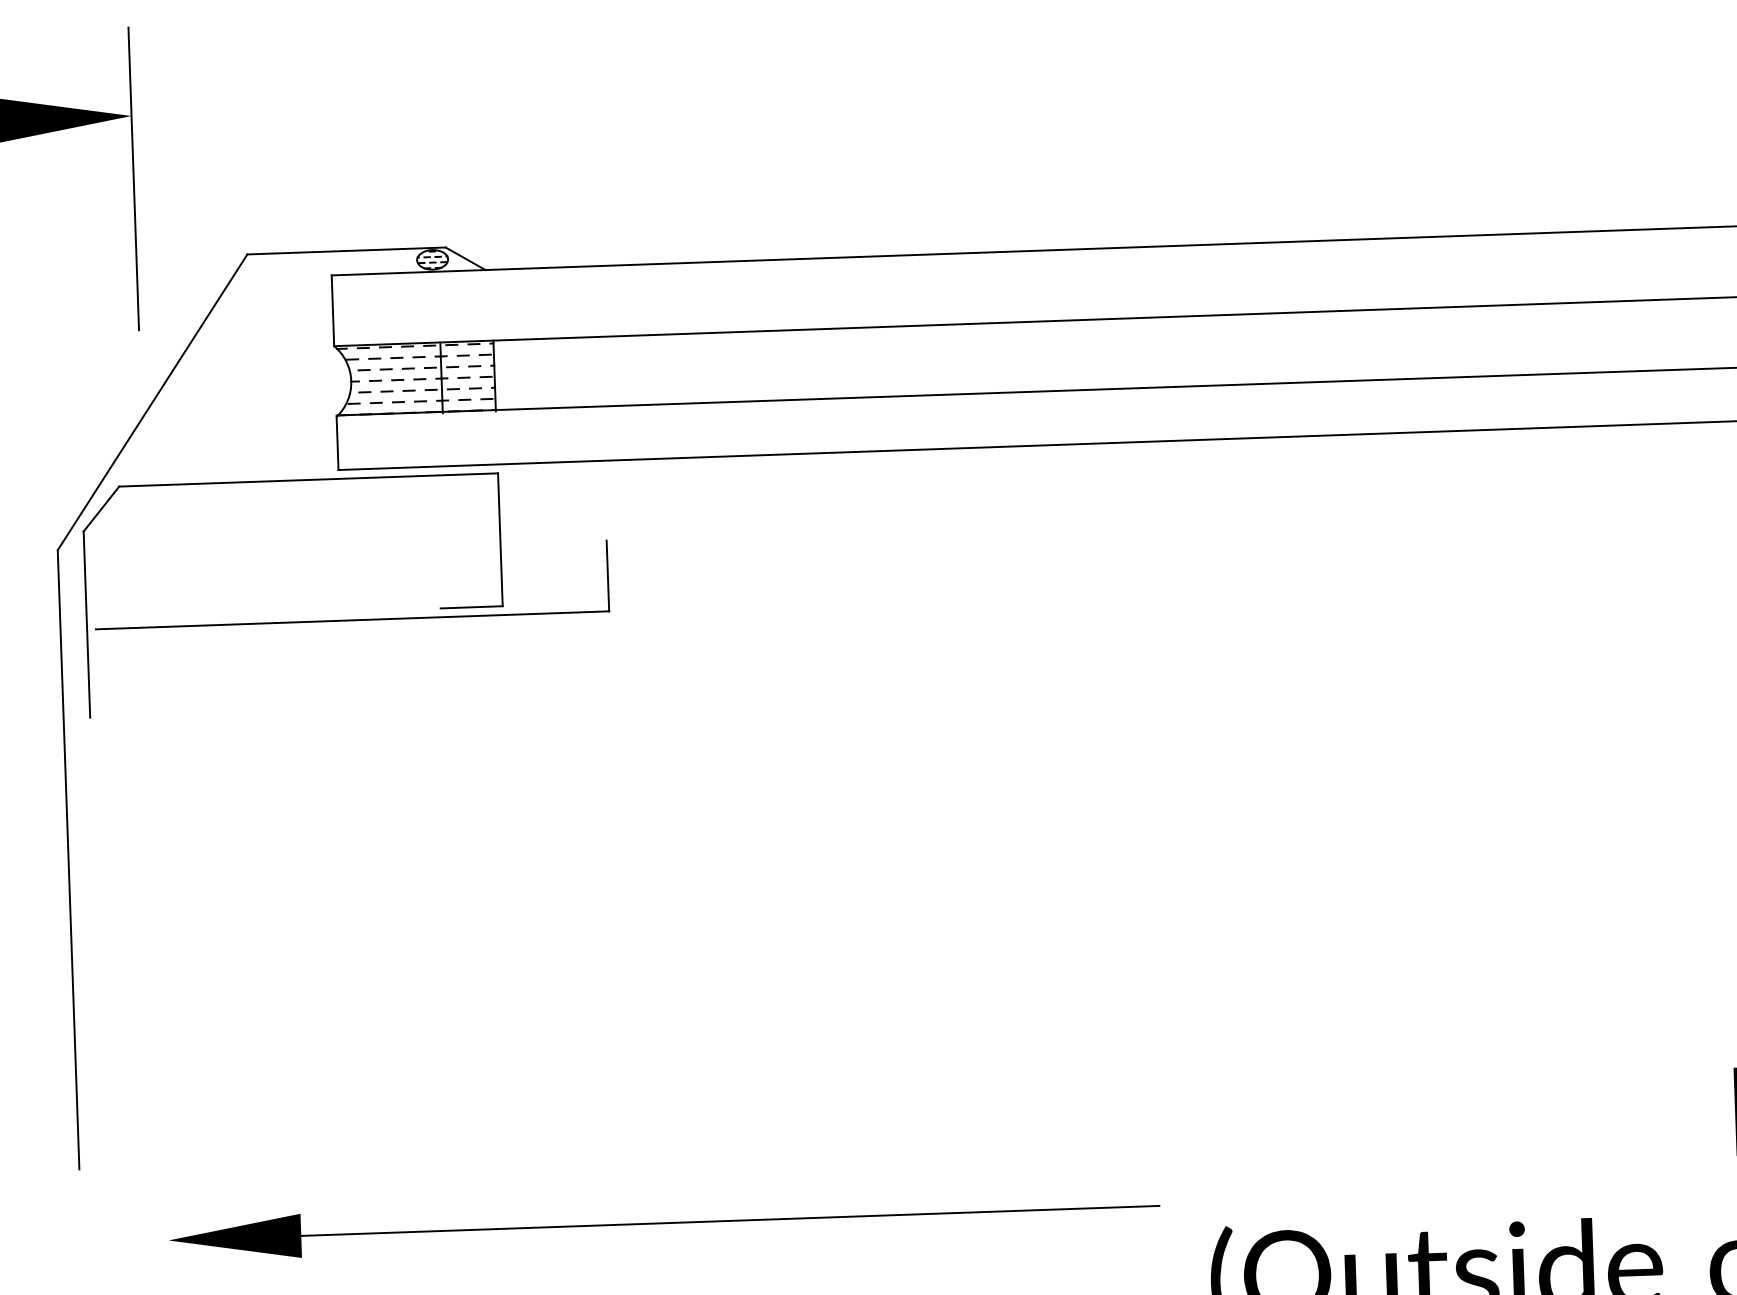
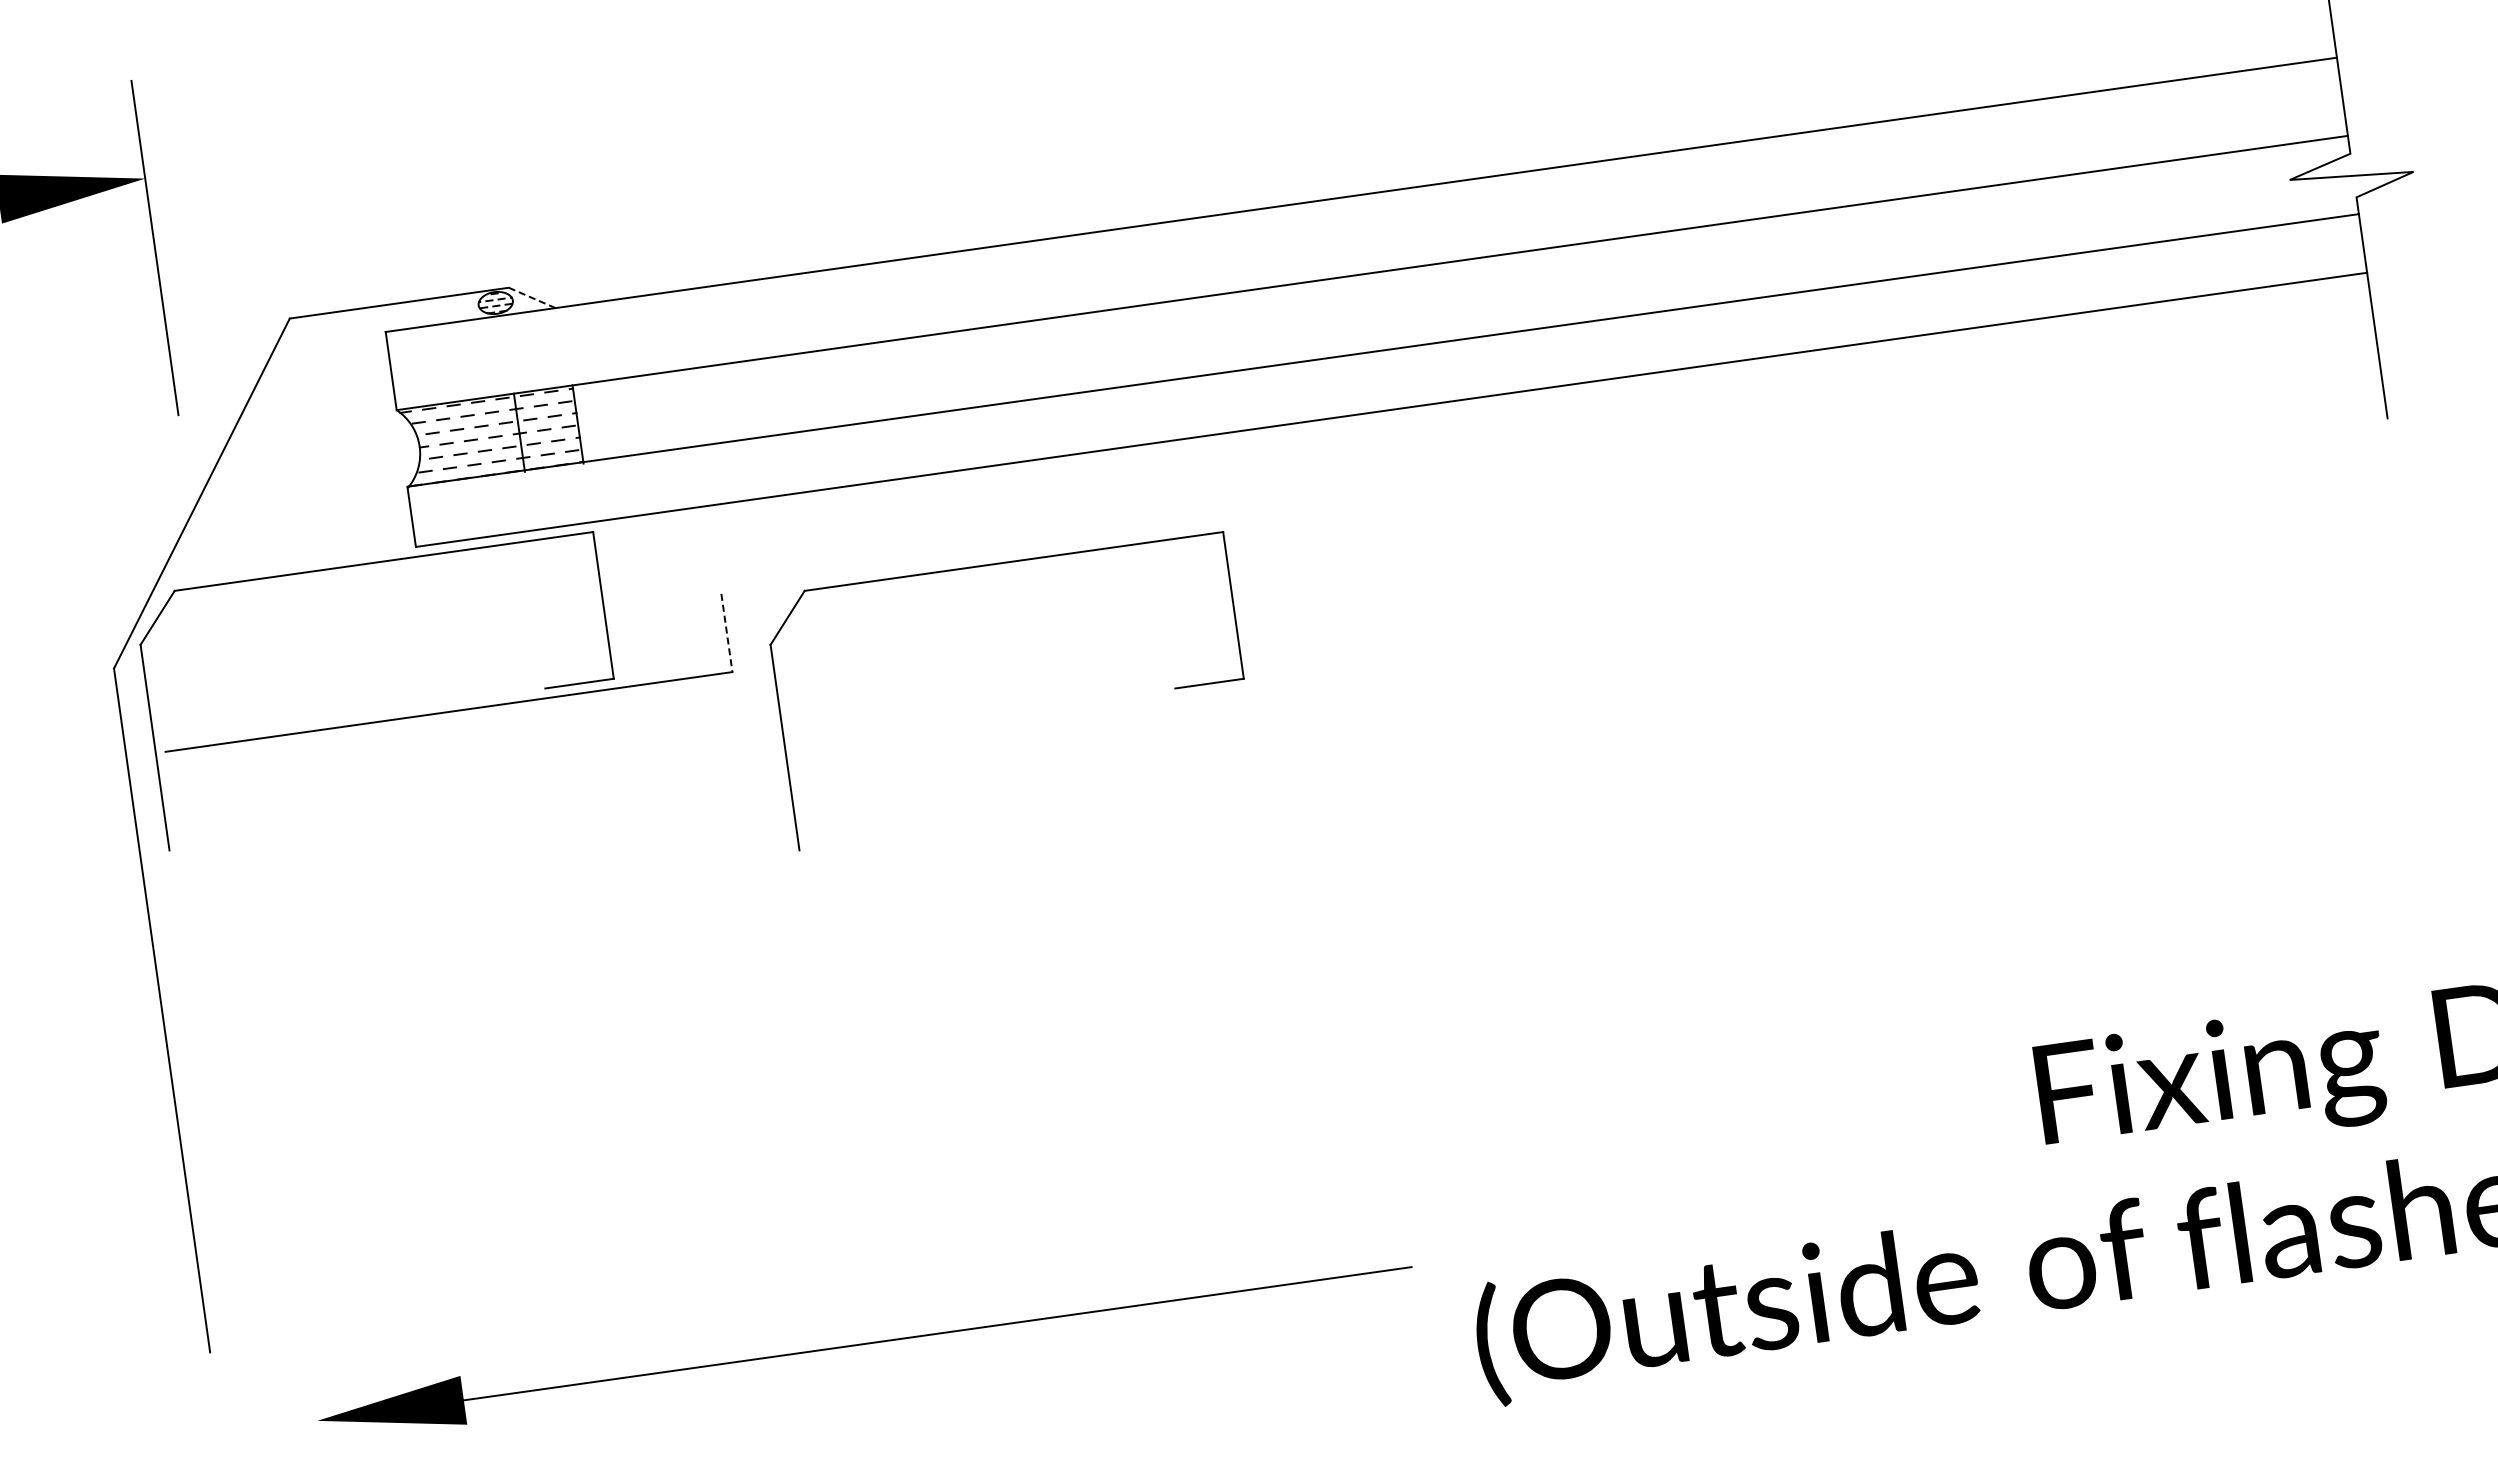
line: (465, 258) -> (532, 297), solid -> dashed
part: (846, 541) -> (987, 566), added
line: (607, 576) -> (726, 633), solid -> dashed

